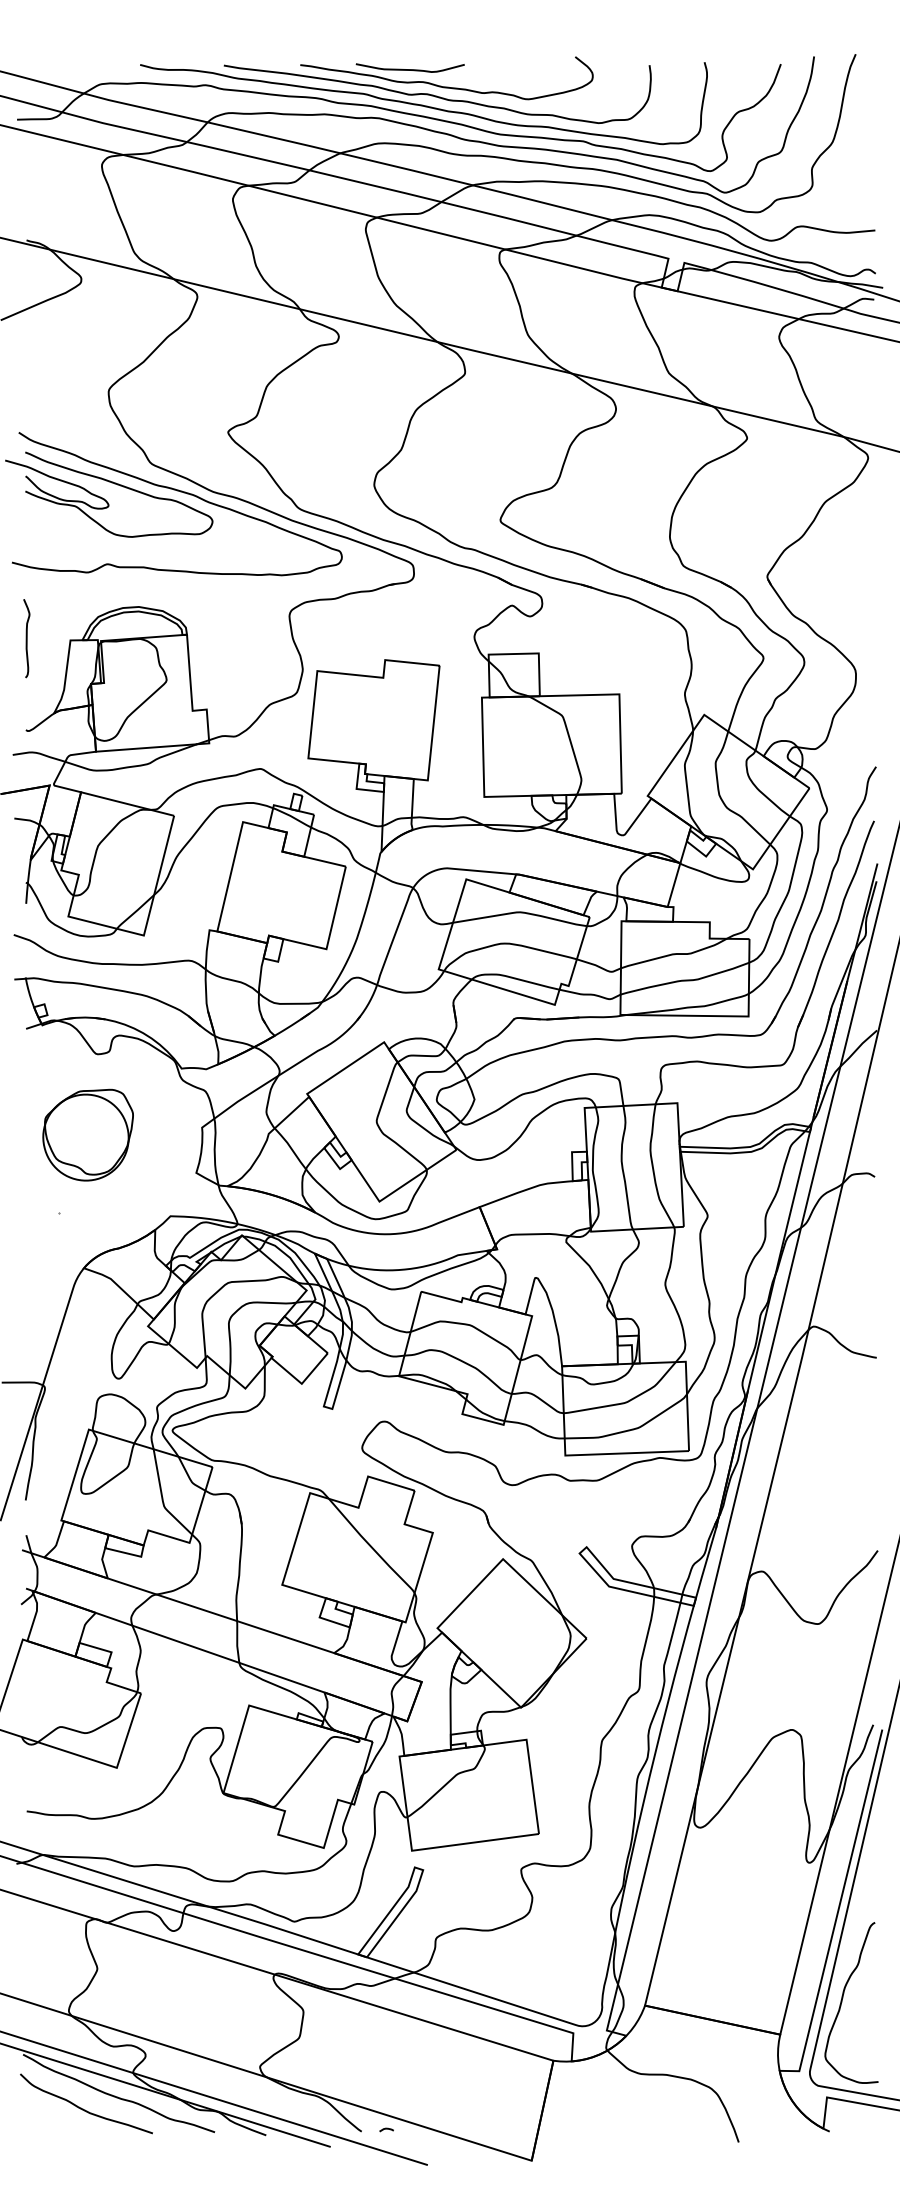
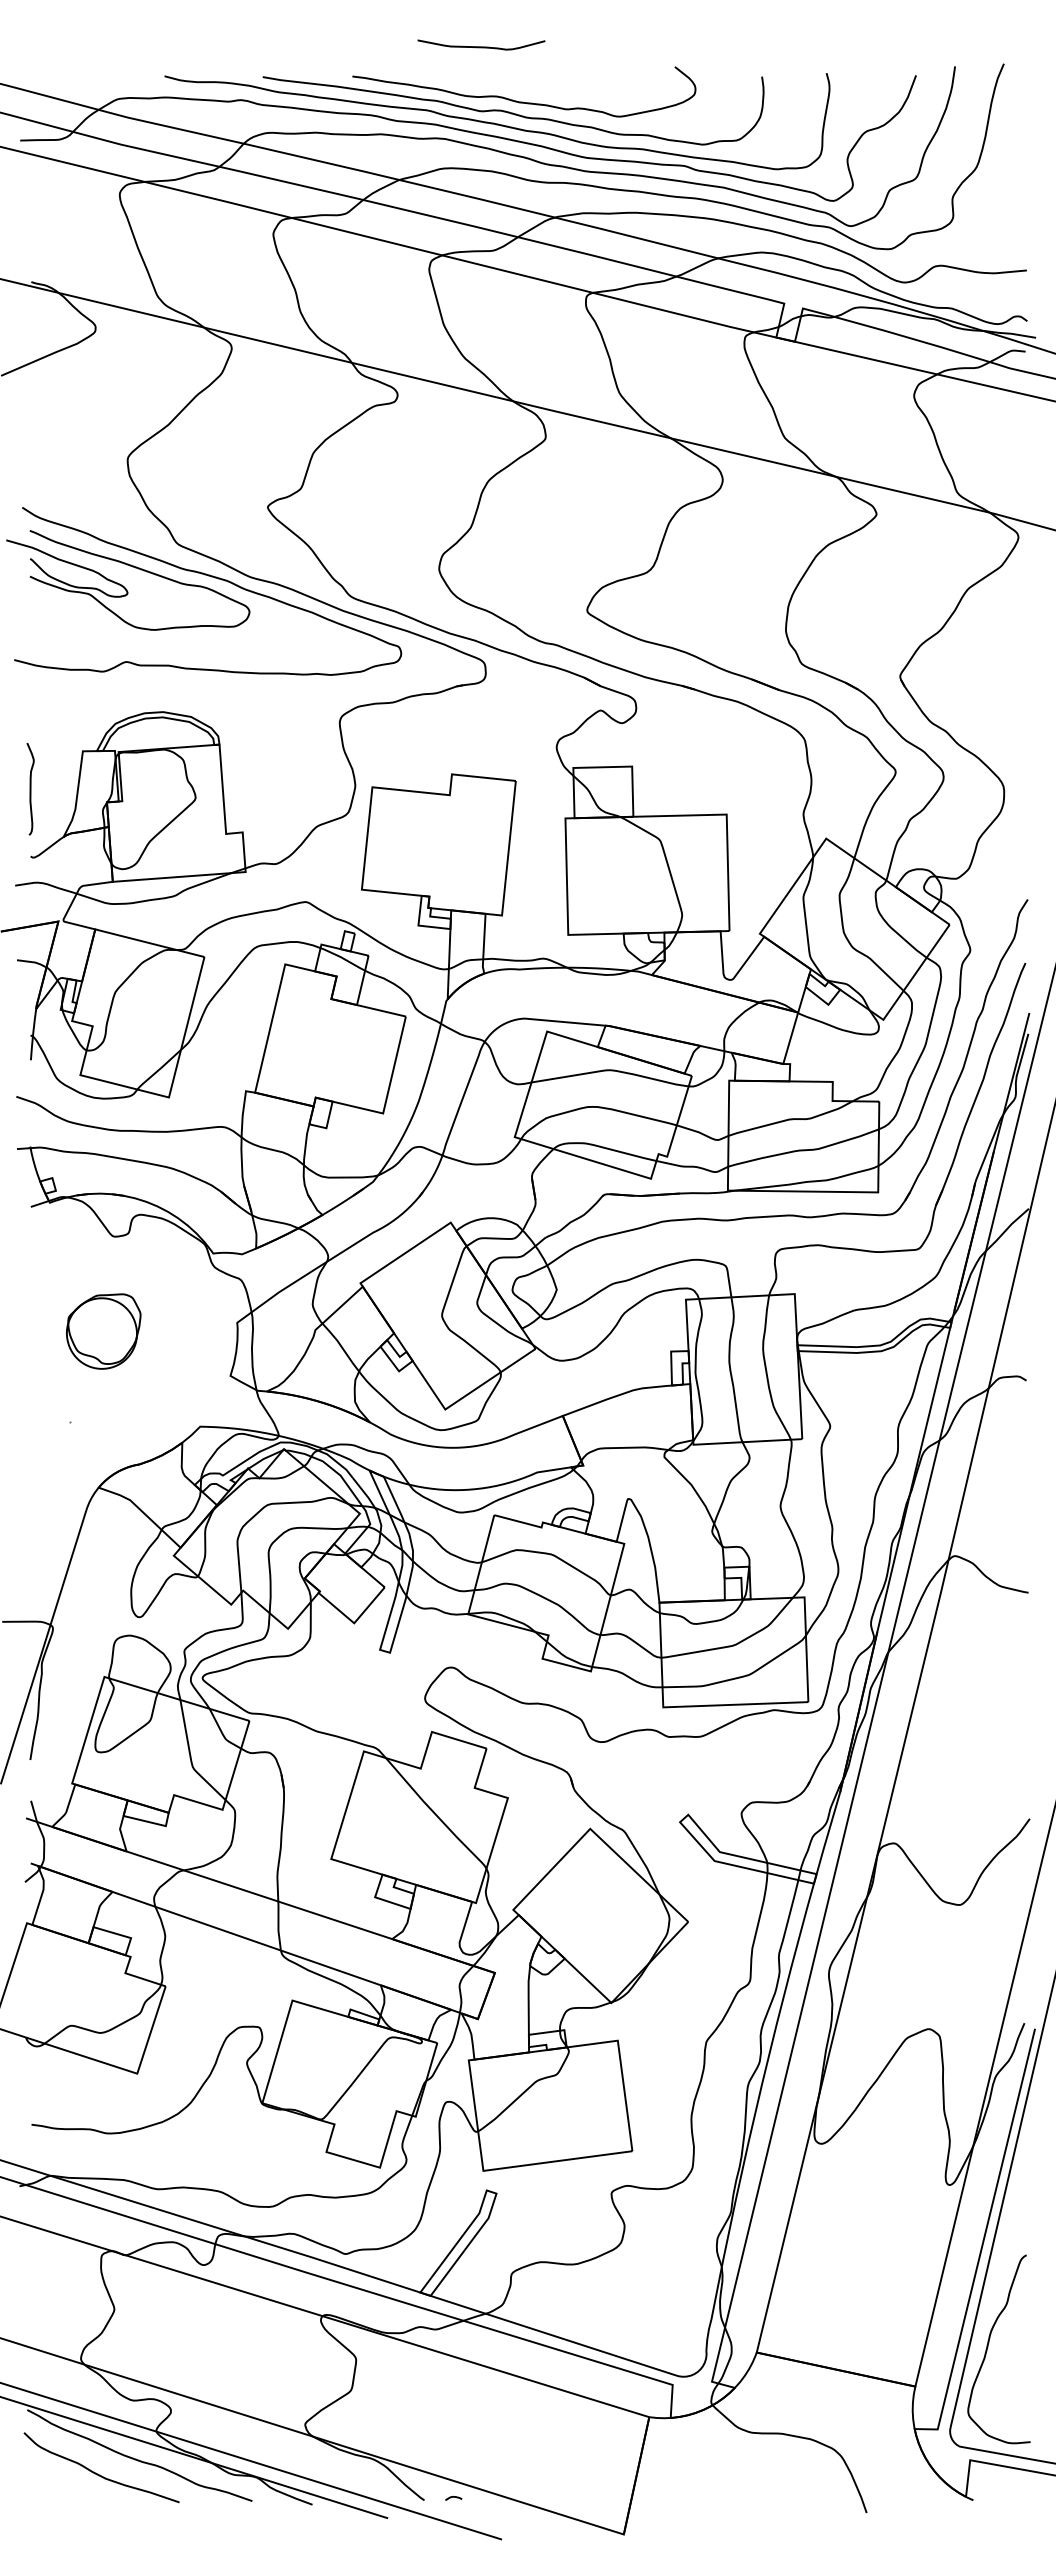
curve: (410, 69) -> (481, 46), moved
curve: (26, 638) -> (30, 789), moved
part: (88, 1135) -> (103, 1331), size x0.7

